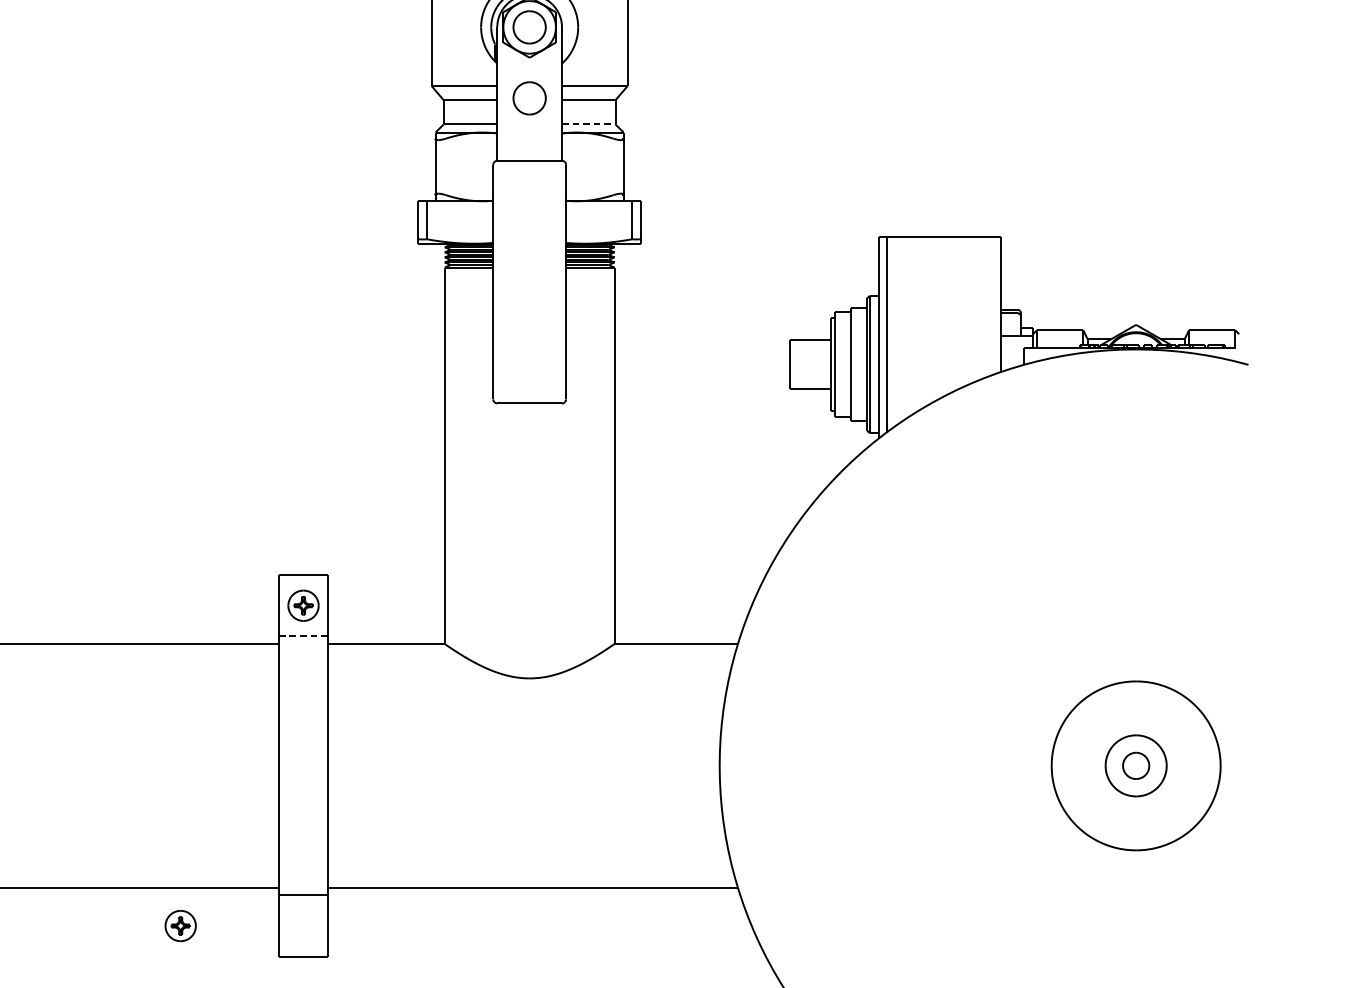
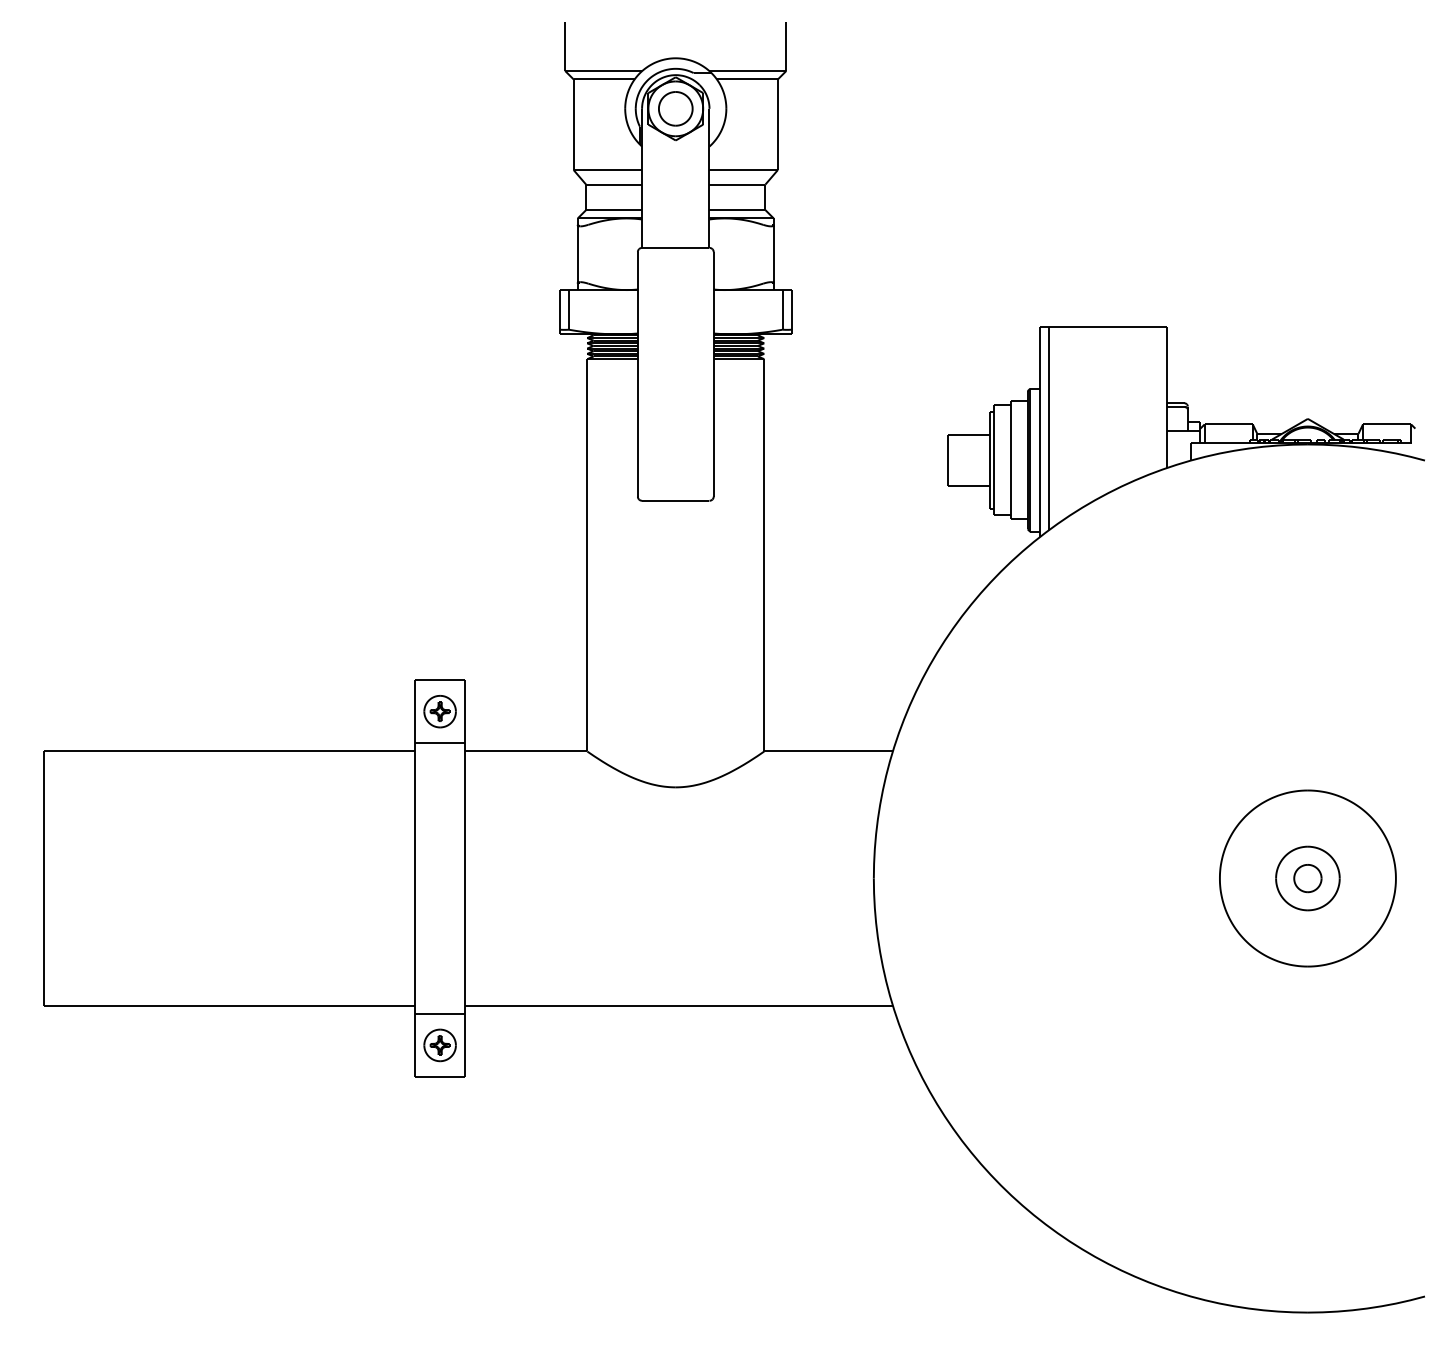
part: (529, 98) -> (675, 182), removed
line: (588, 124) -> (737, 210), dashed -> solid
line: (302, 636) -> (439, 743), dashed -> solid
part: (180, 926) -> (439, 1045), moved

